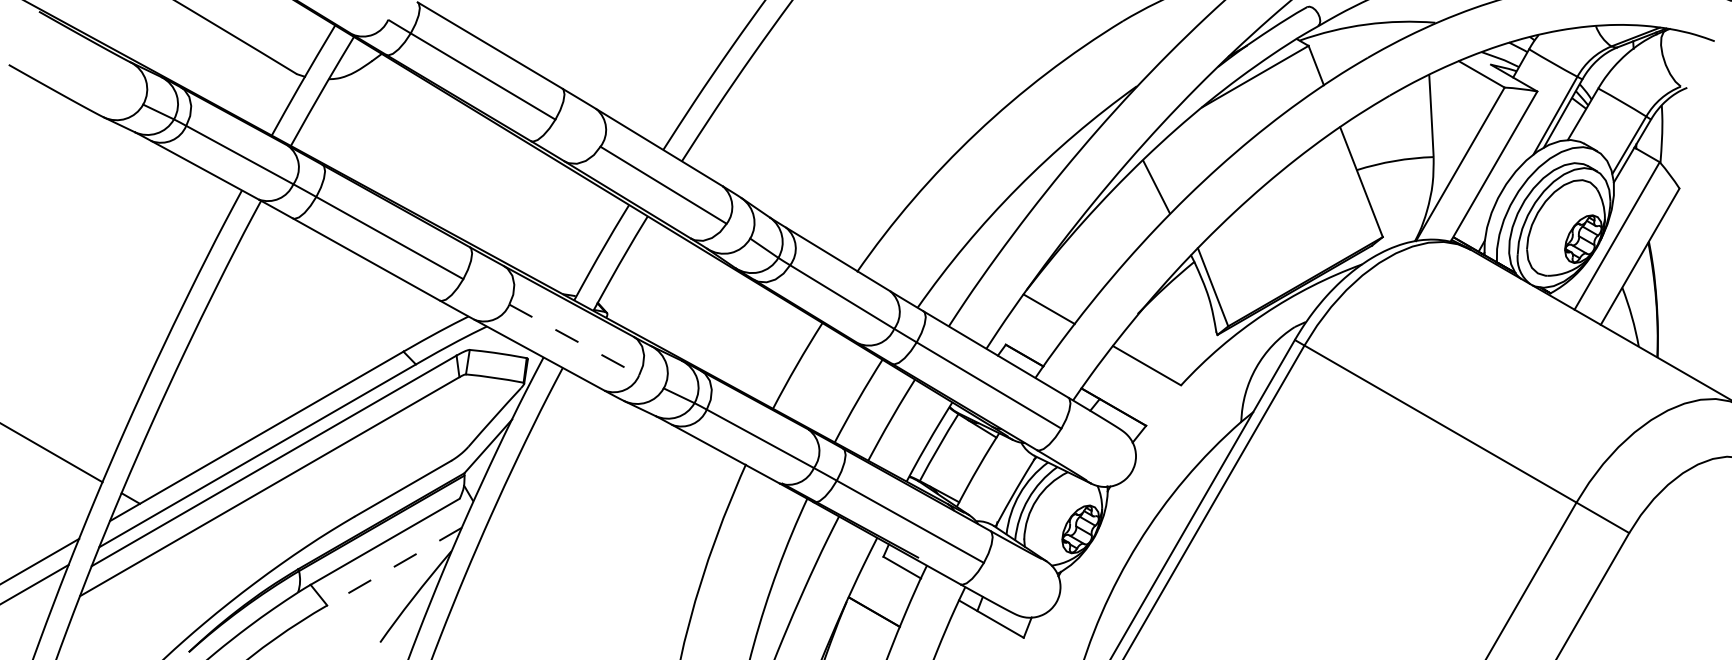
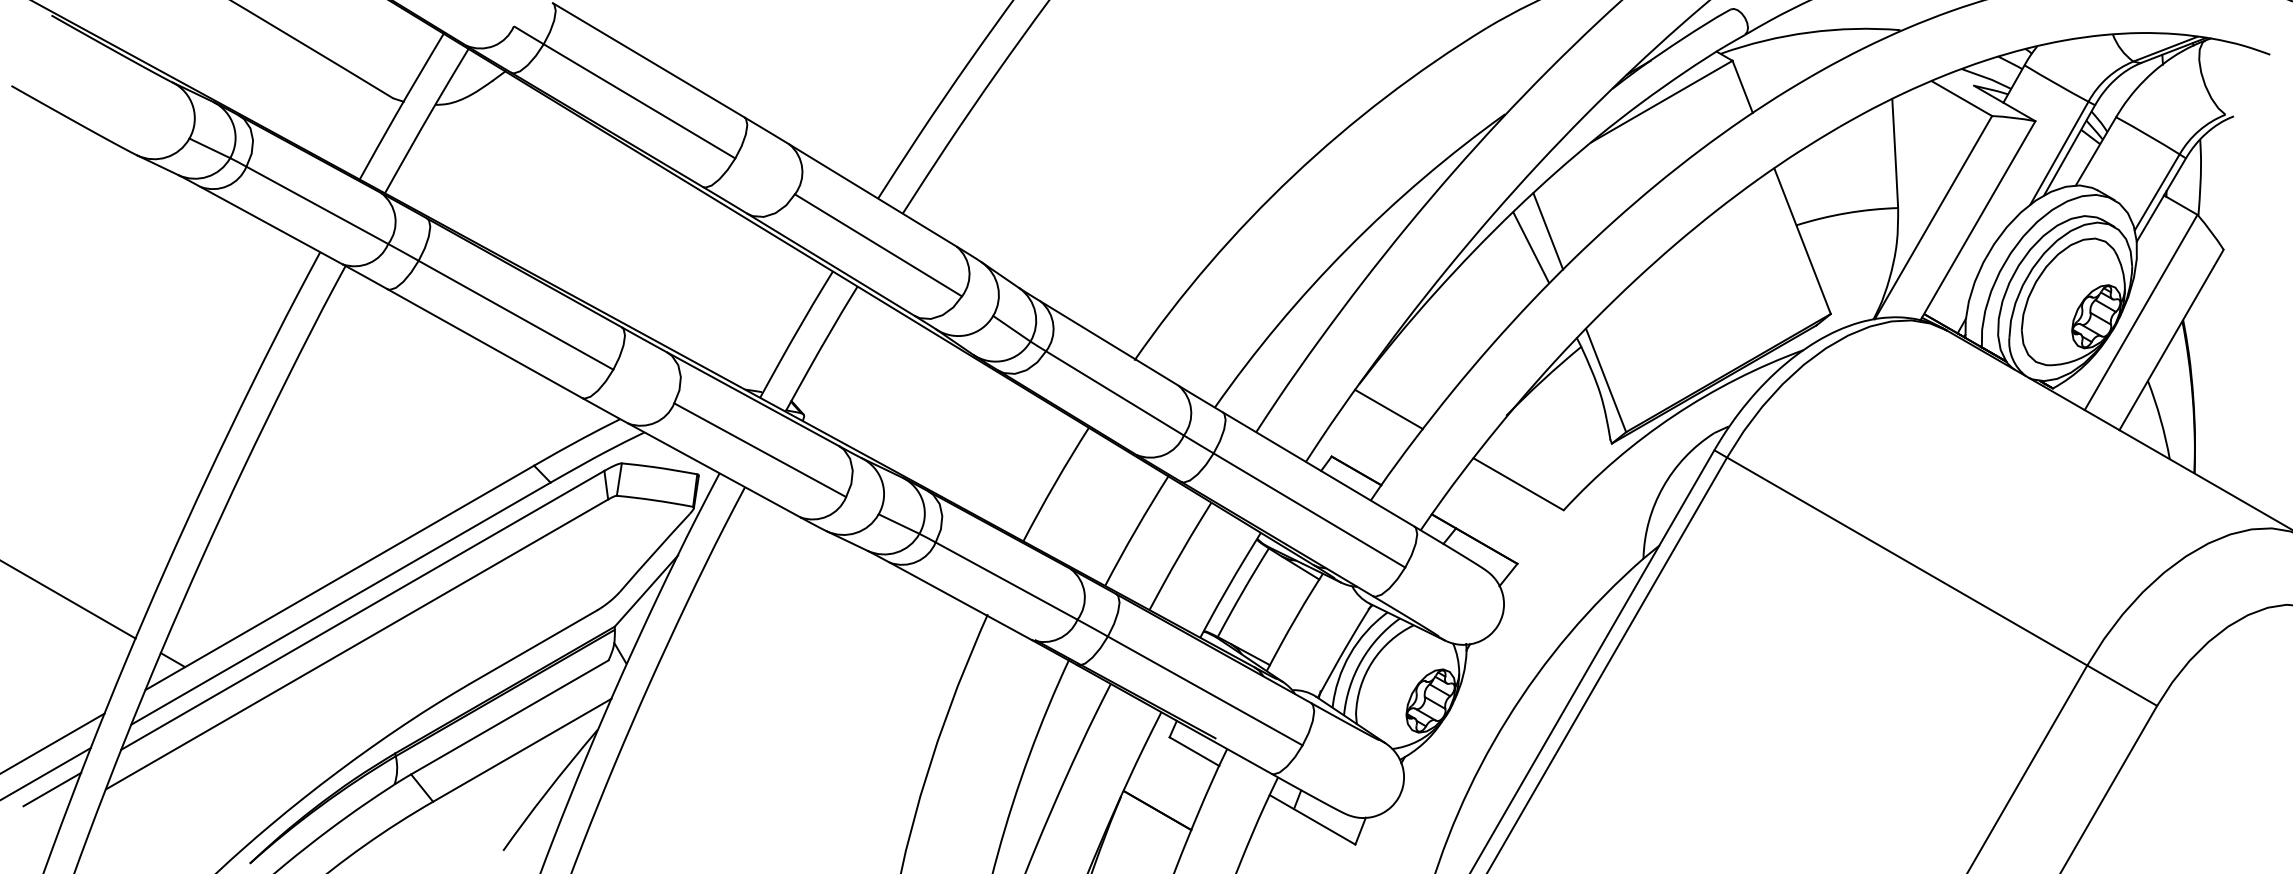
line: (1169, 174) -> (1548, 231), added
line: (574, 339) -> (760, 449), dashed -> solid
line: (394, 566) -> (522, 750), dashed -> solid
line: (39, 595) -> (52, 788), added

